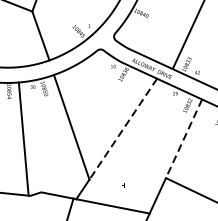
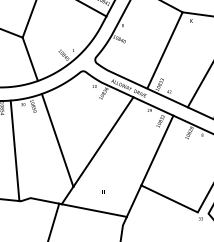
line: (123, 129) -> (103, 142), dashed -> solid
line: (184, 139) -> (157, 151), dashed -> solid

